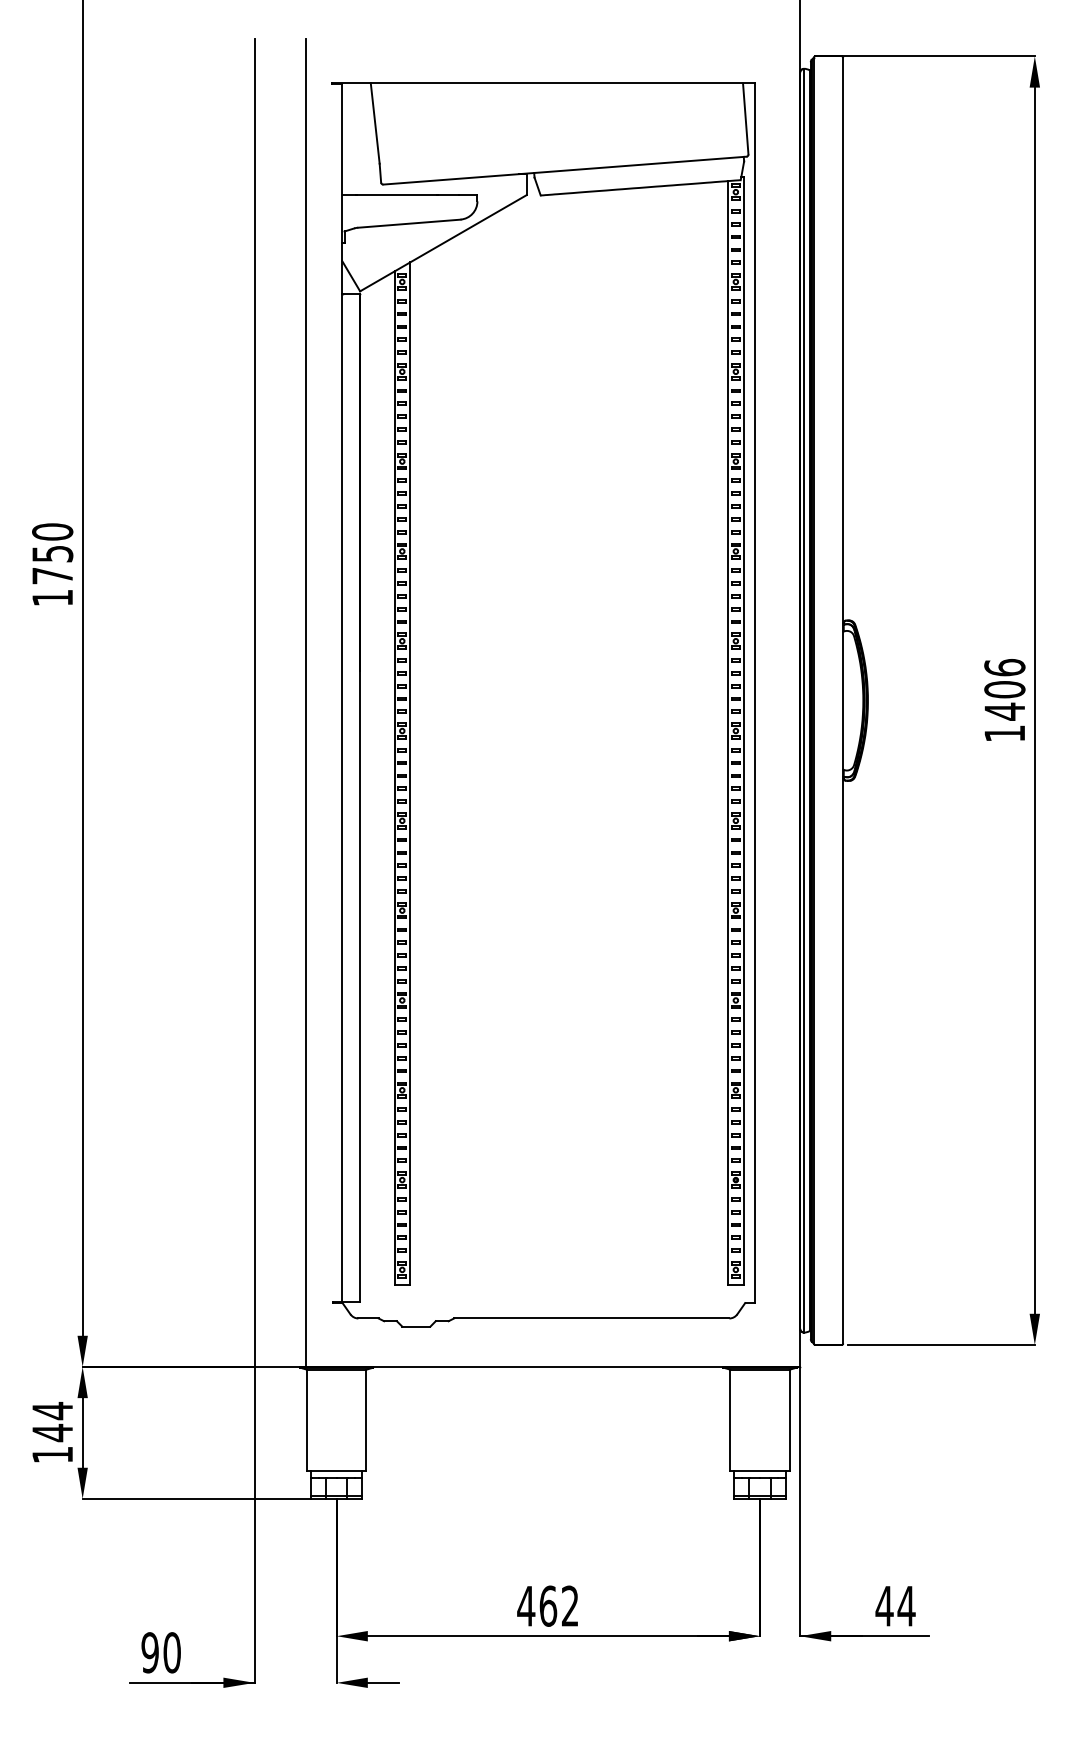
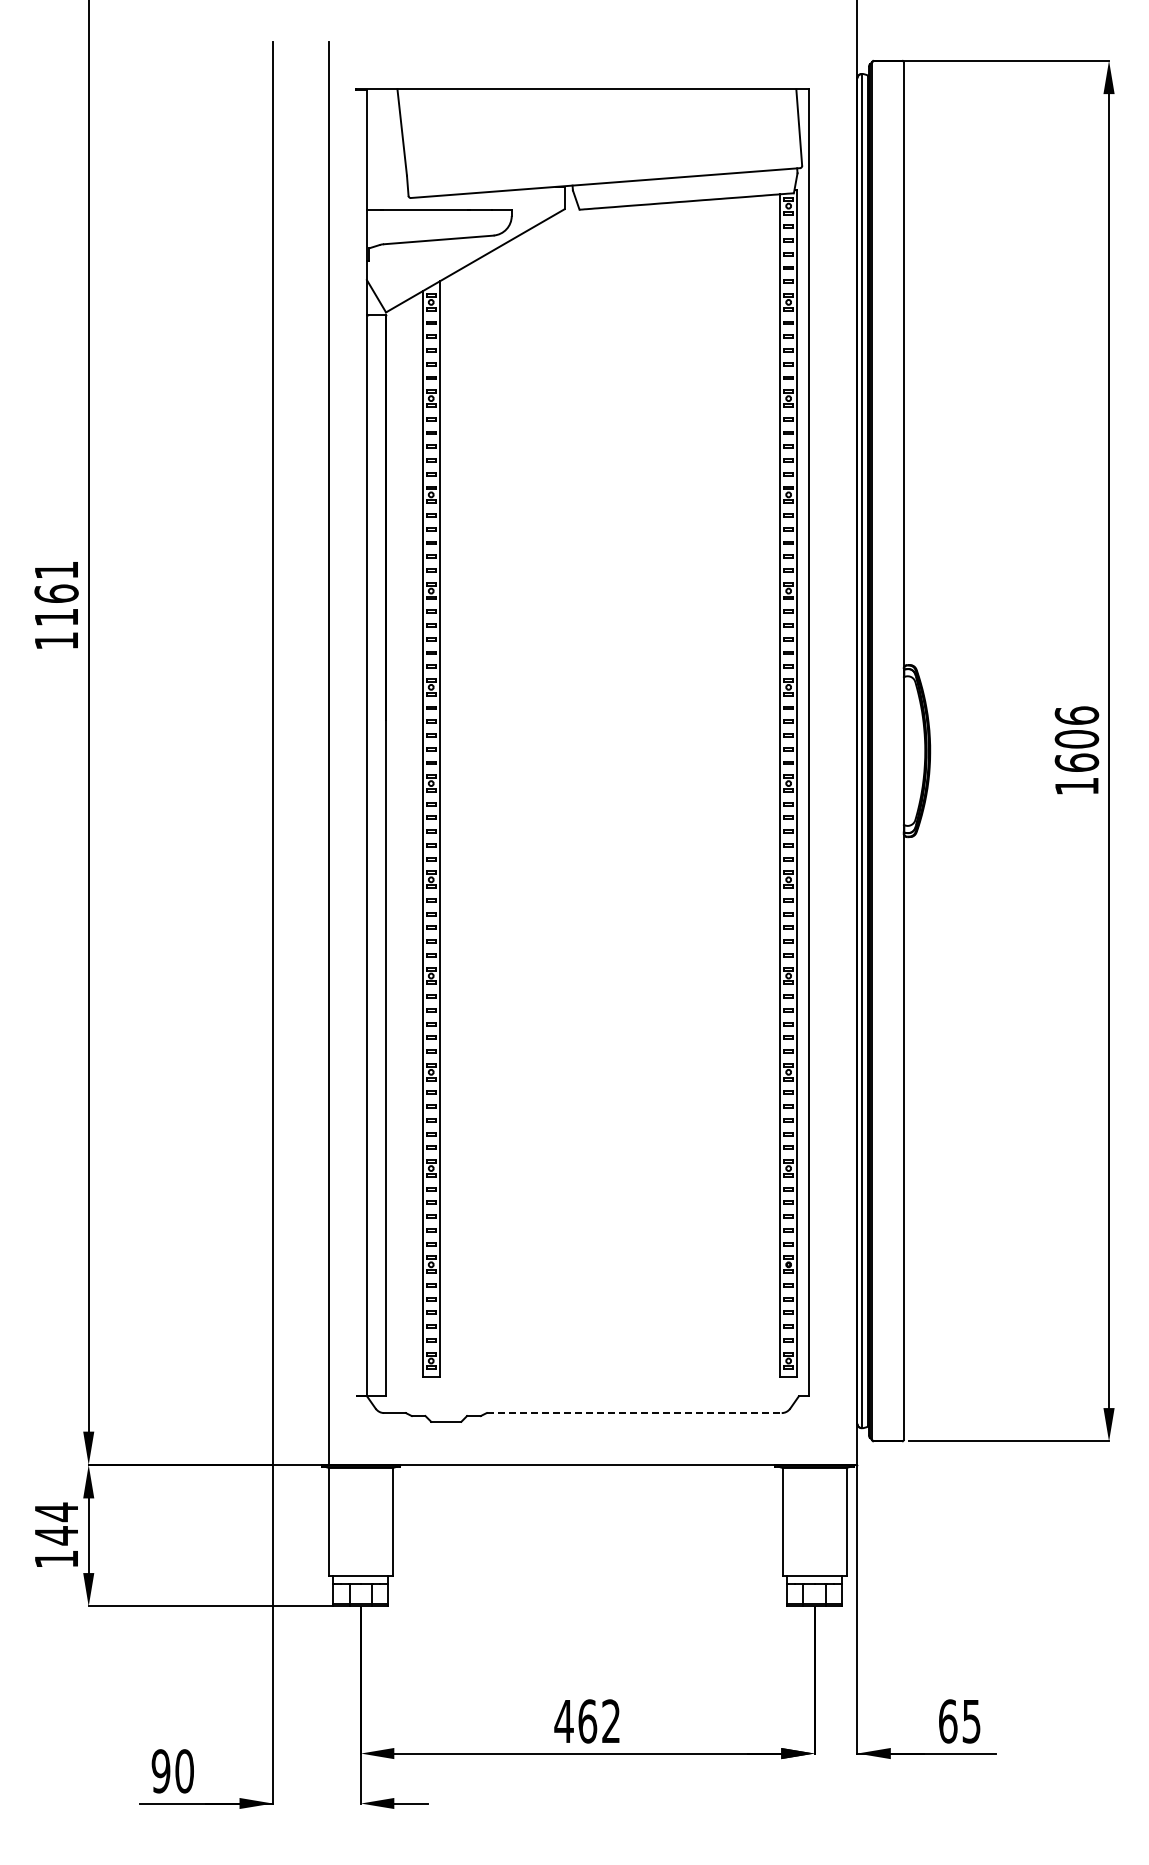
text: (52, 553) -> (56, 593), 1750 -> 1161
text: (1004, 711) -> (1076, 762), 1406 -> 1606
line: (591, 1318) -> (634, 1413), solid -> dashed
text: (895, 1606) -> (959, 1721), 44 -> 65

